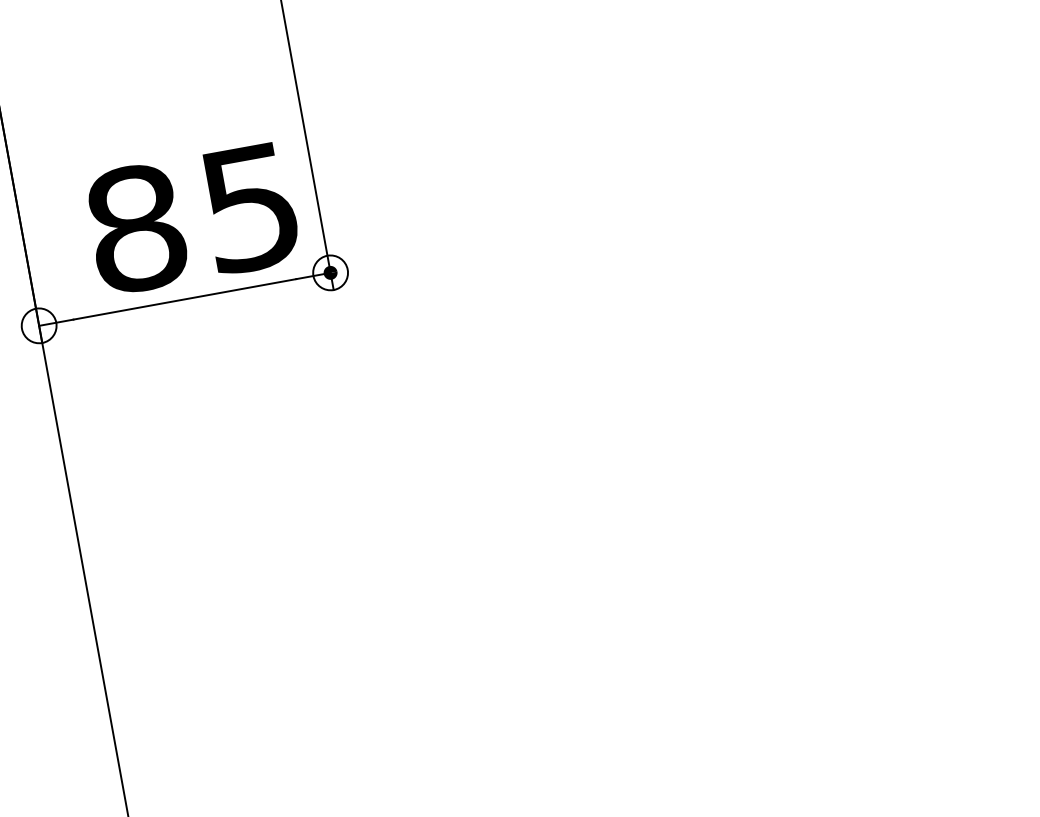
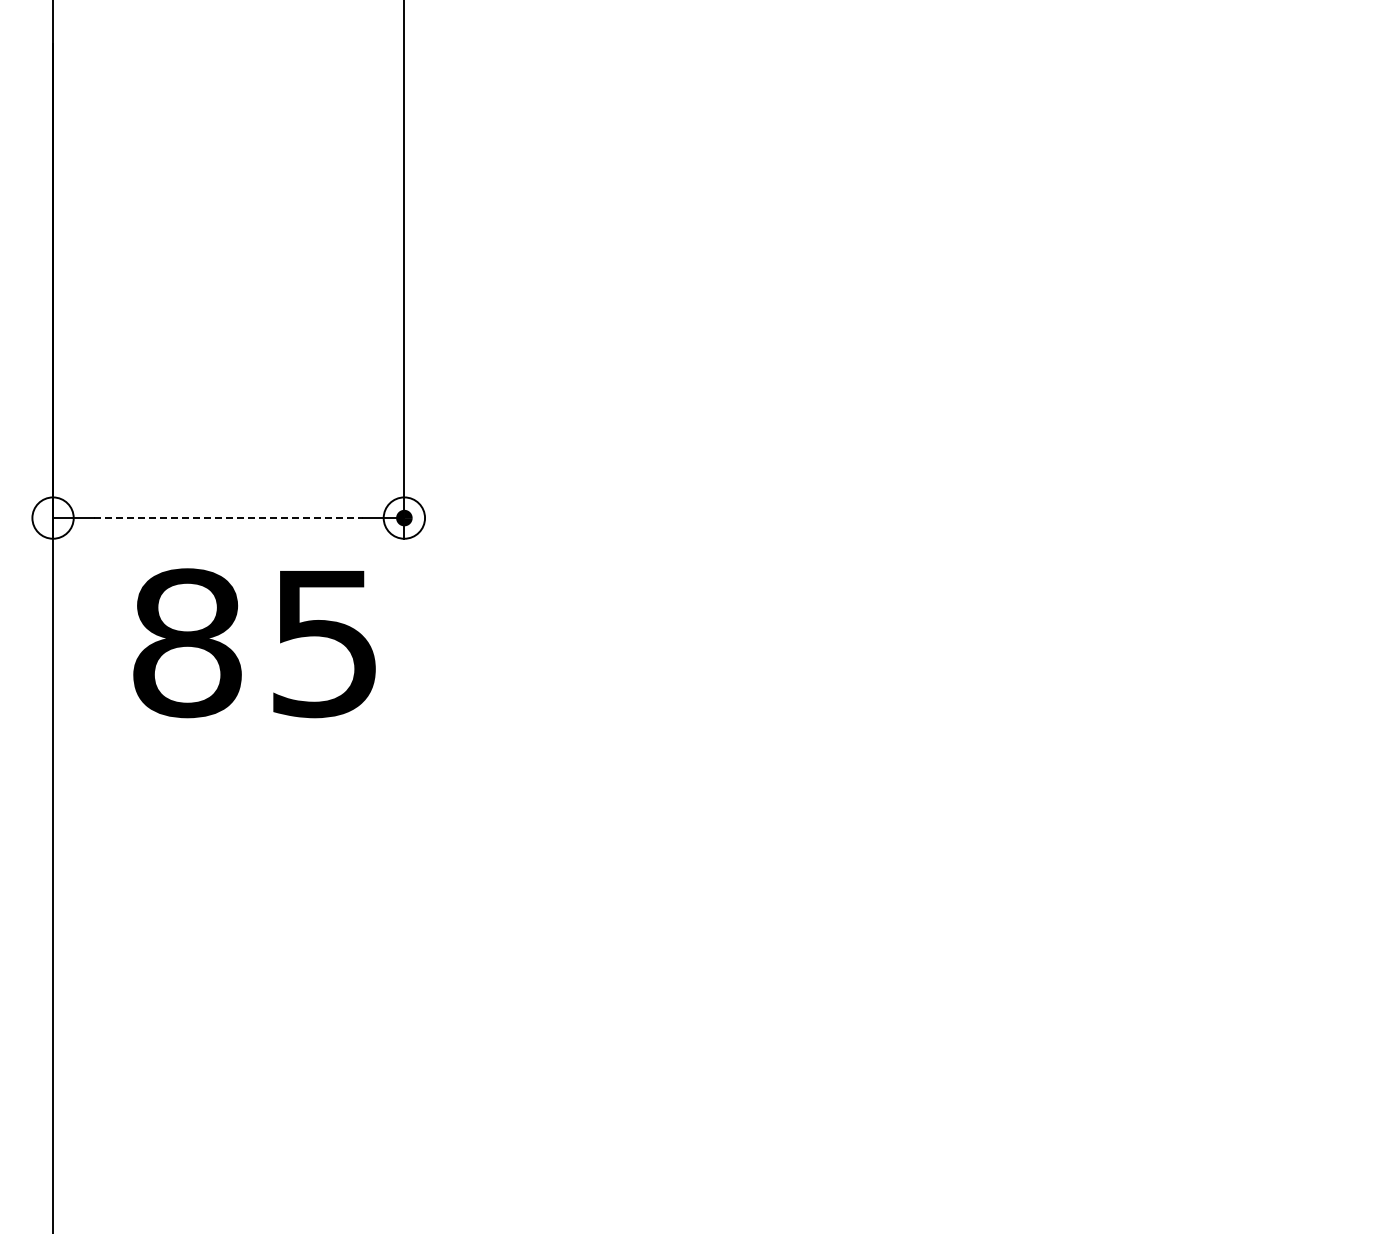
text: (192, 218) -> (254, 643), moved
line: (185, 299) -> (229, 518), solid -> dashed

